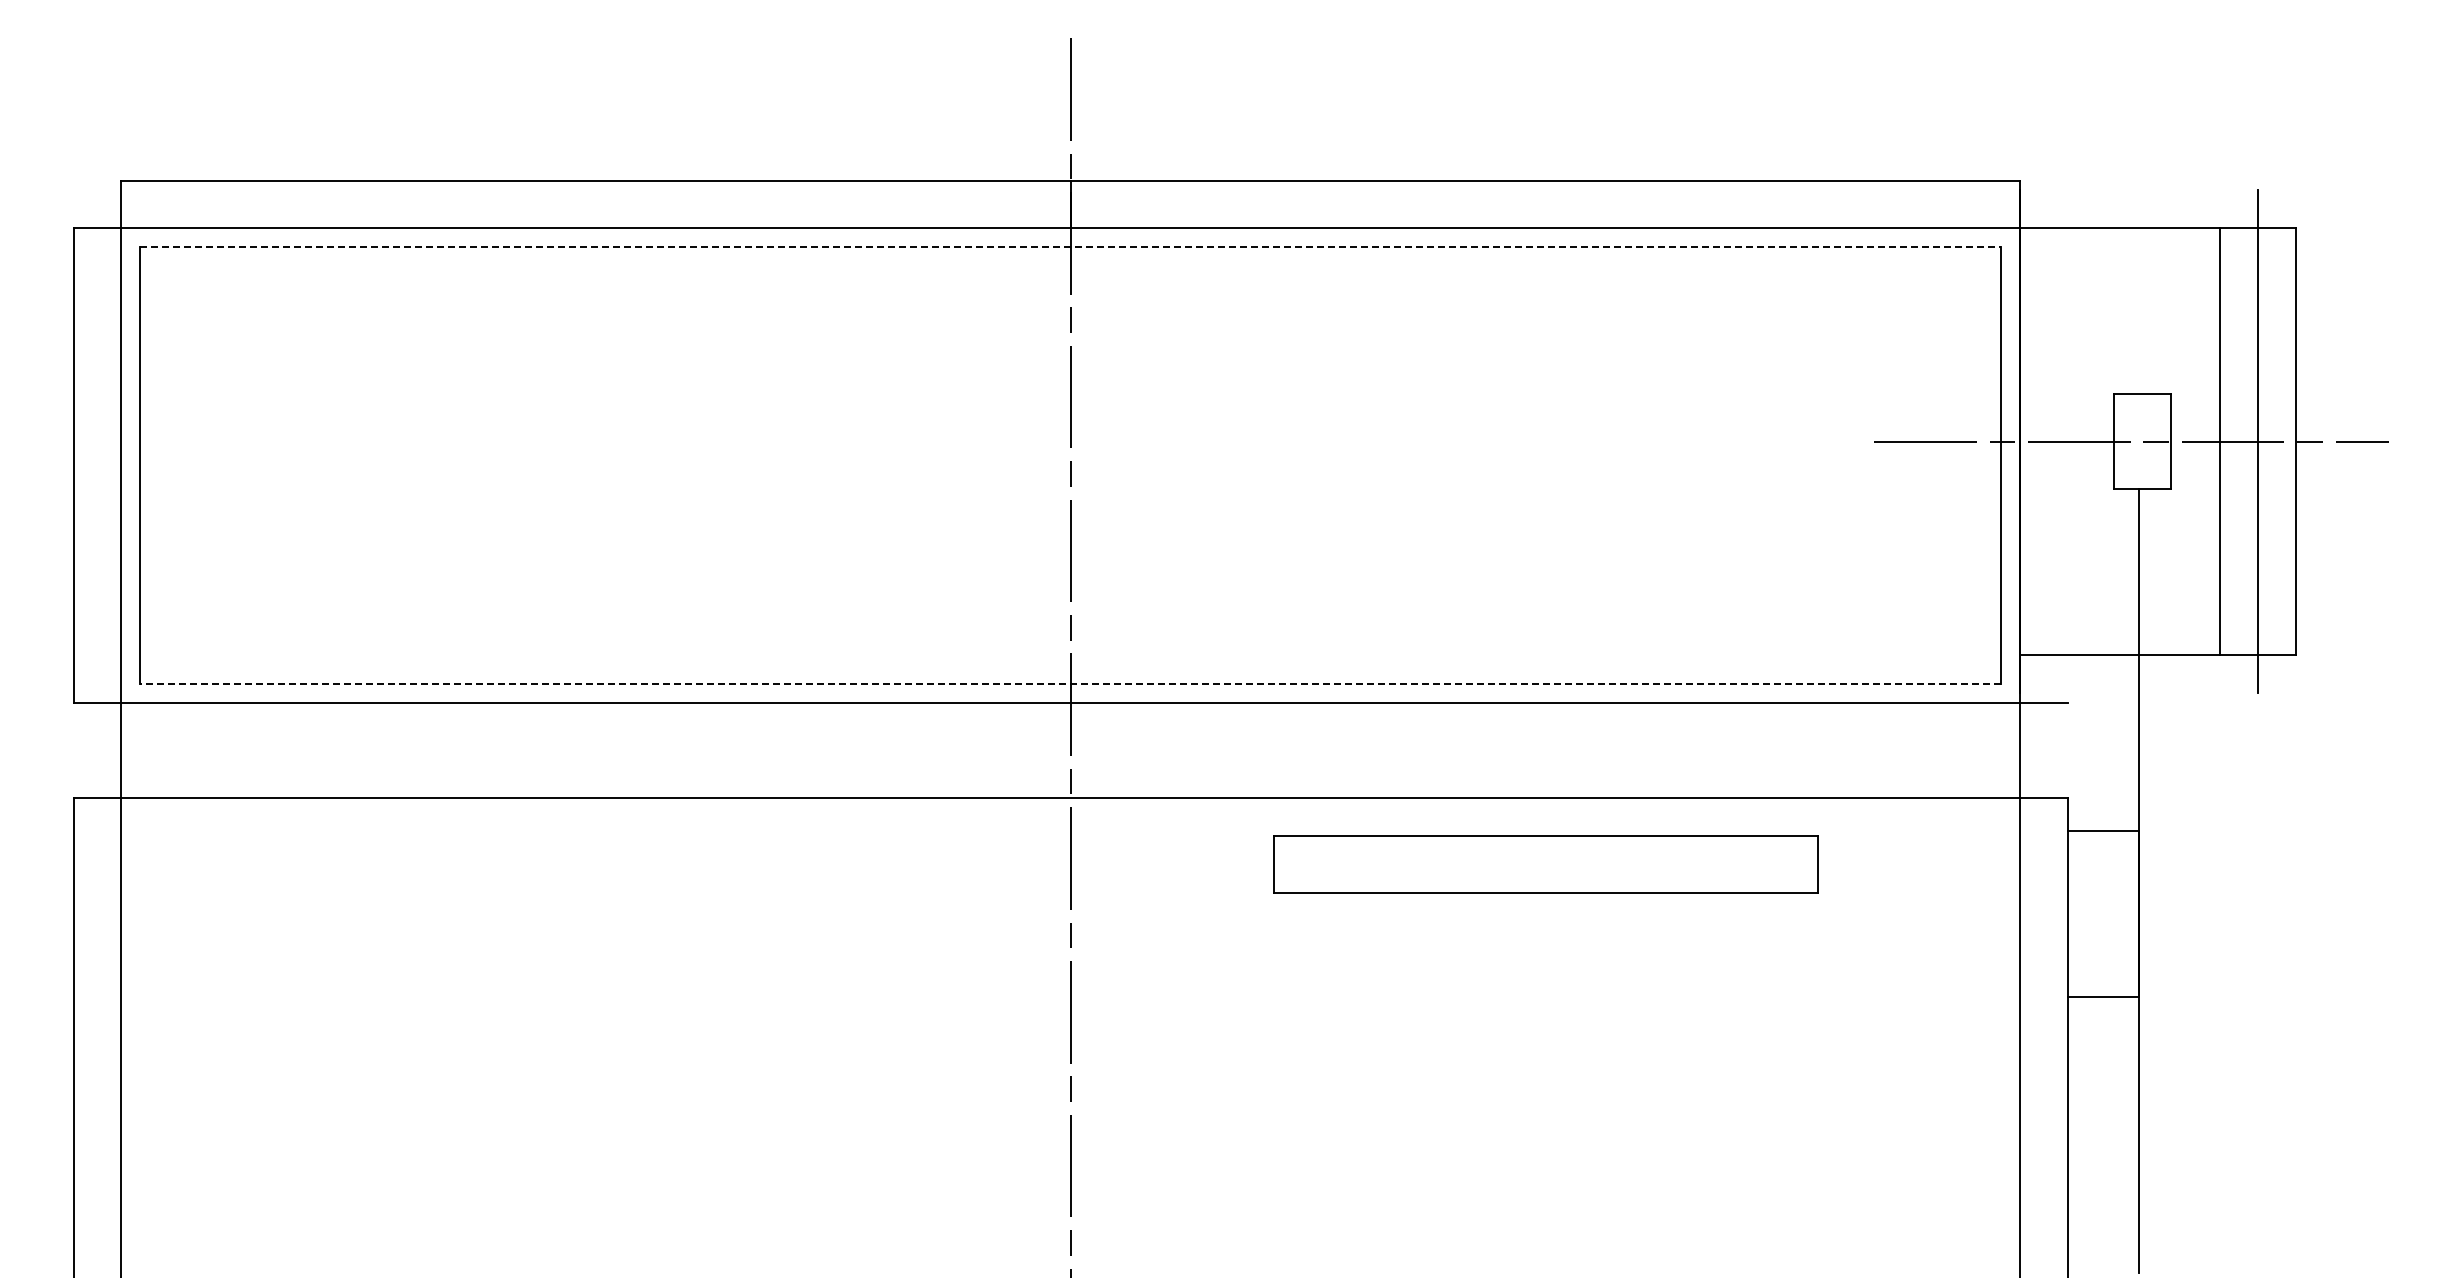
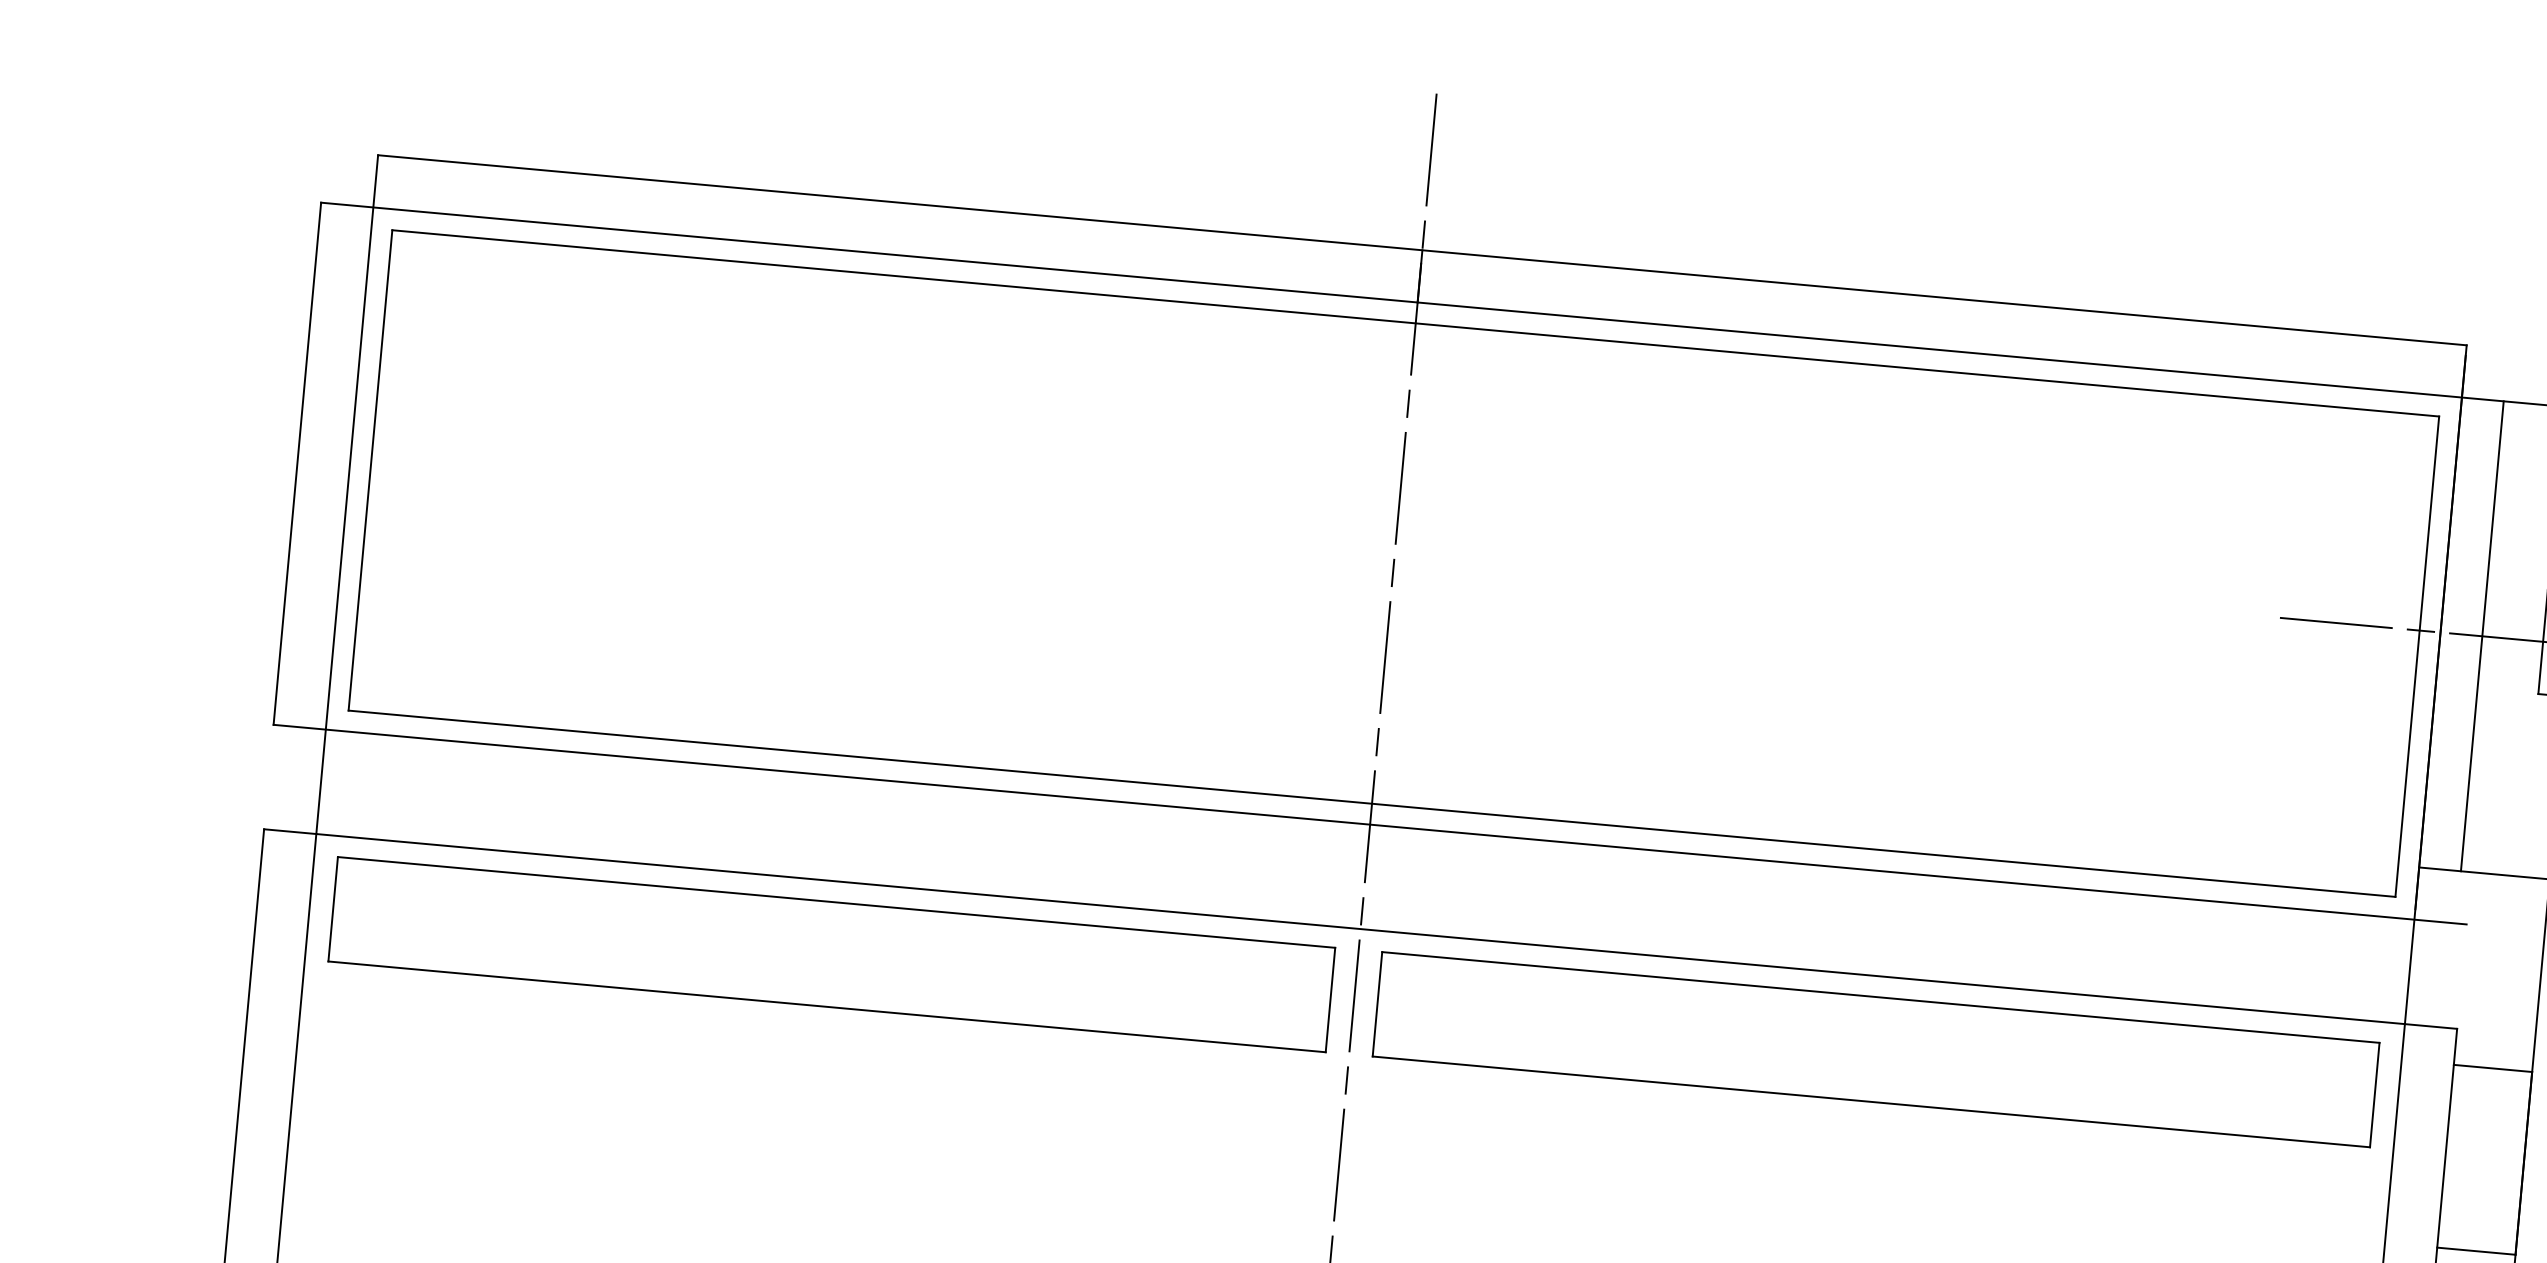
line: (1071, 247) -> (1416, 323), dashed -> solid
line: (2058, 441) -> (2482, 636), added
line: (1070, 683) -> (1371, 803), dashed -> solid
part: (595, 864) -> (831, 954), added
part: (1545, 864) -> (1875, 1049), size x1.67

